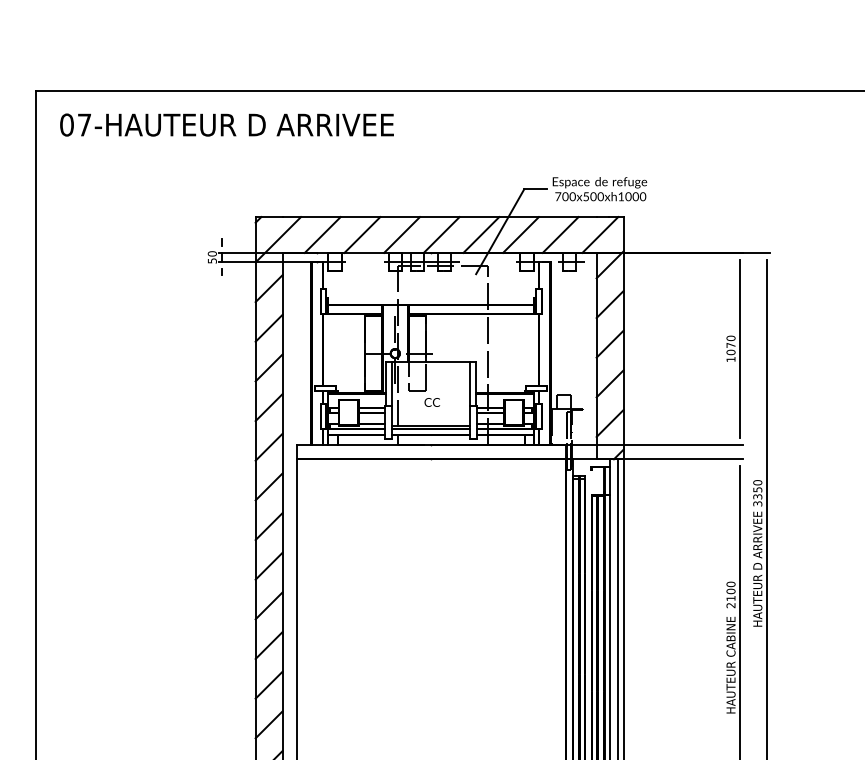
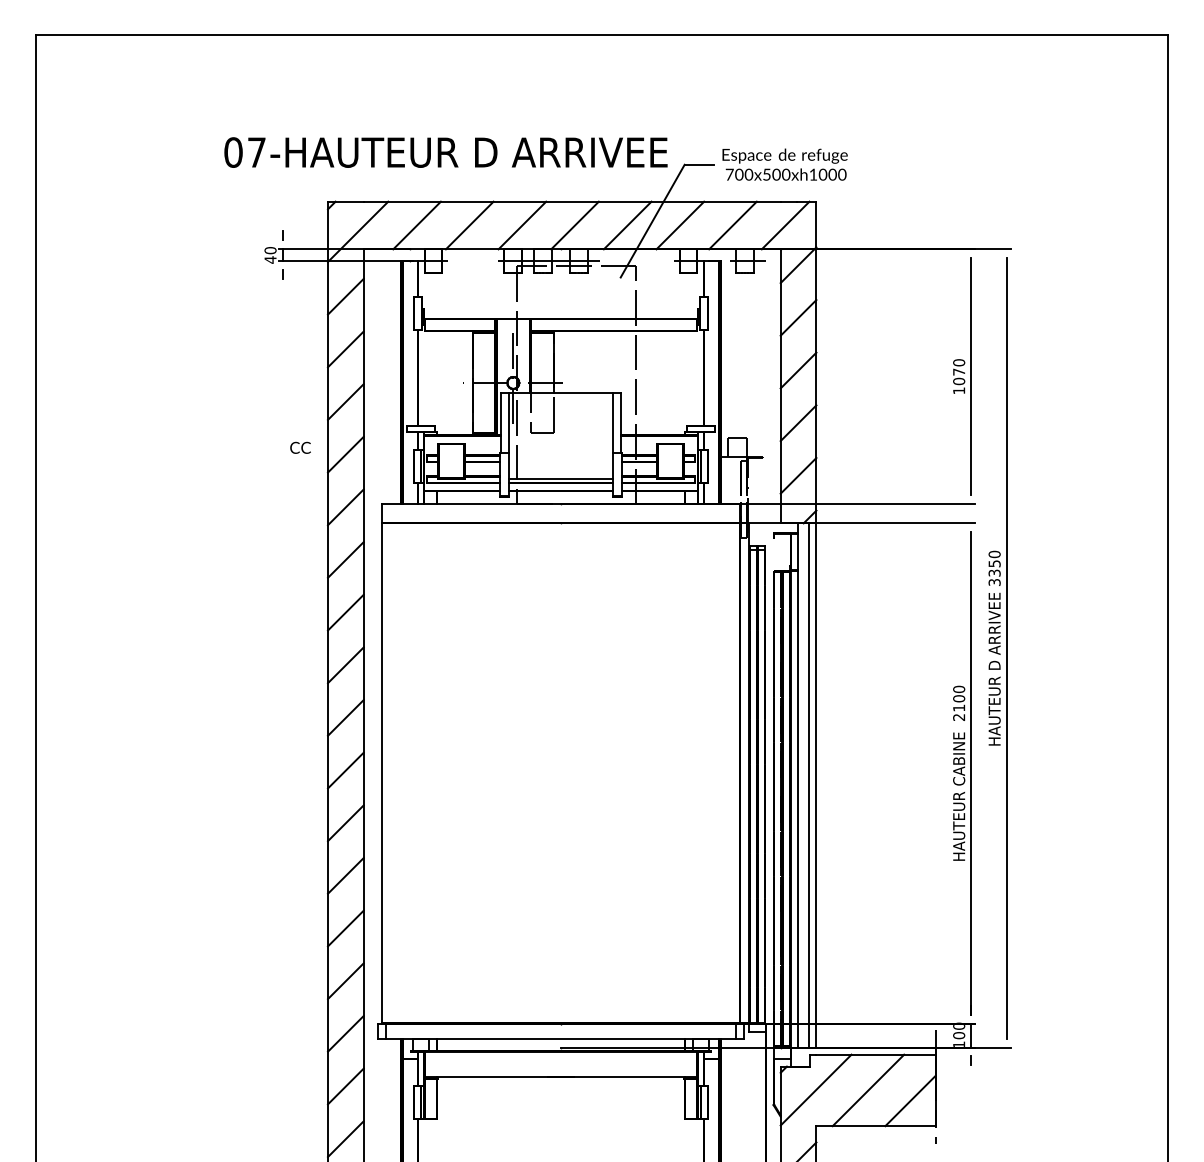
text: (226, 125) -> (445, 152), moved
text: (212, 260) -> (270, 259), 50 -> 40
text: (432, 402) -> (300, 447), moved

